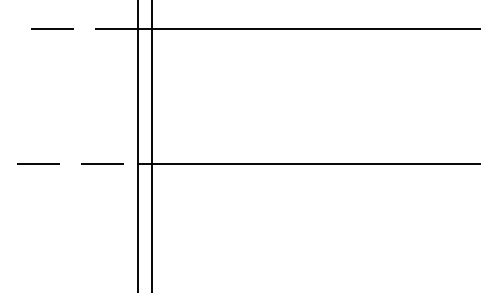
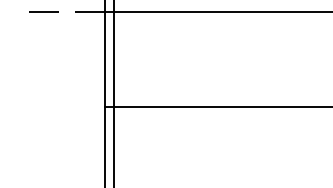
line: (59, 163) -> (49, 105), removed

